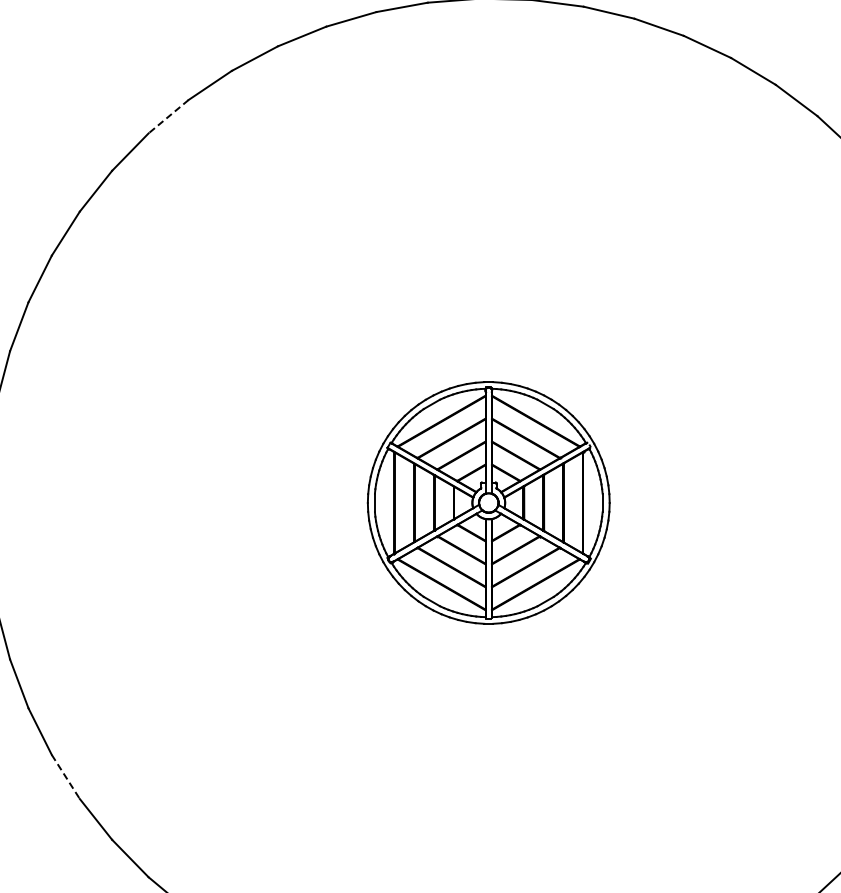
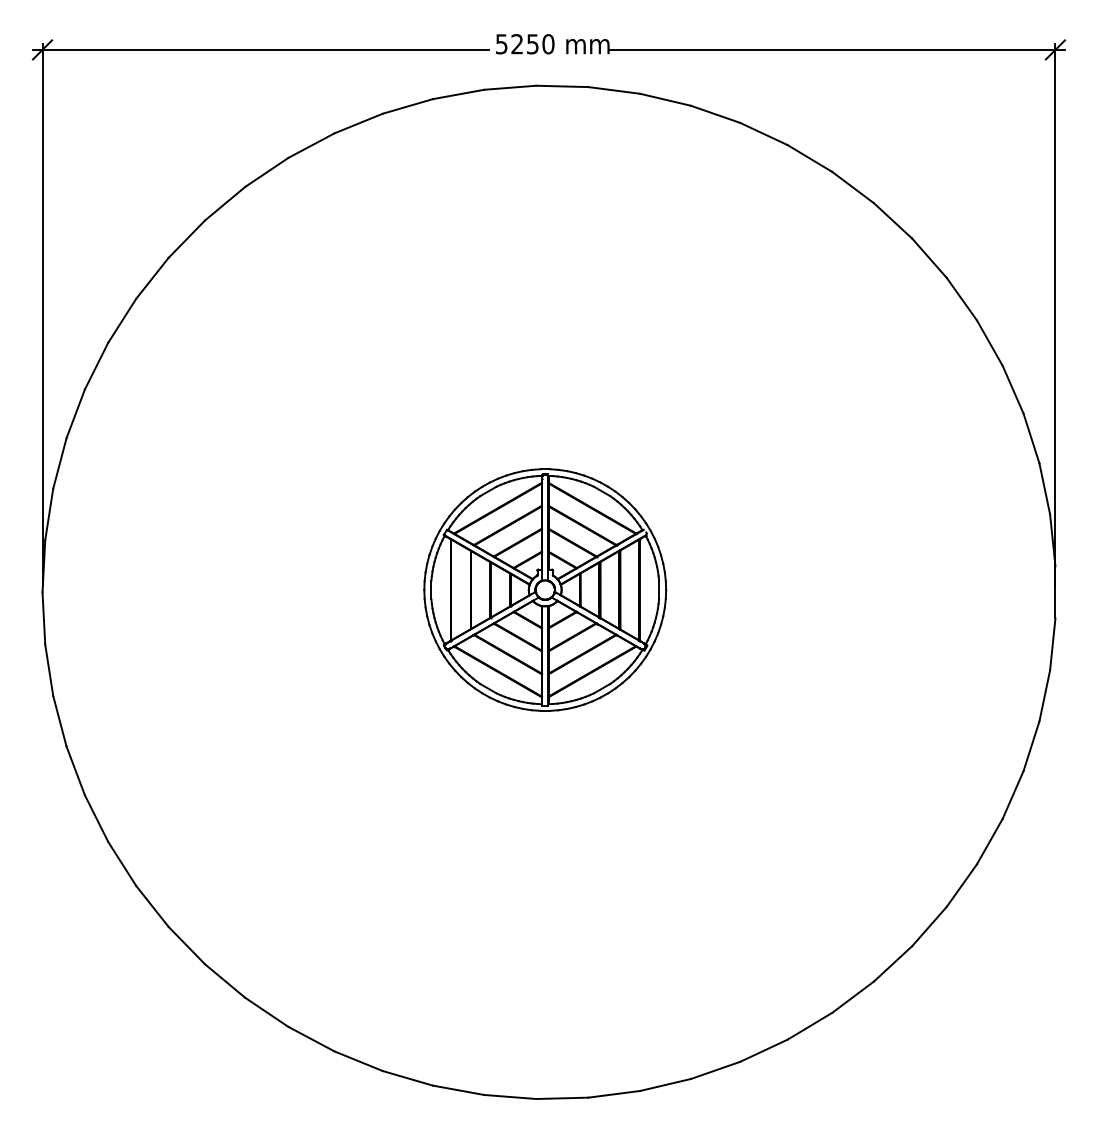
line: (168, 117) -> (224, 204), dashed -> solid
line: (66, 777) -> (122, 864), dashed -> solid

